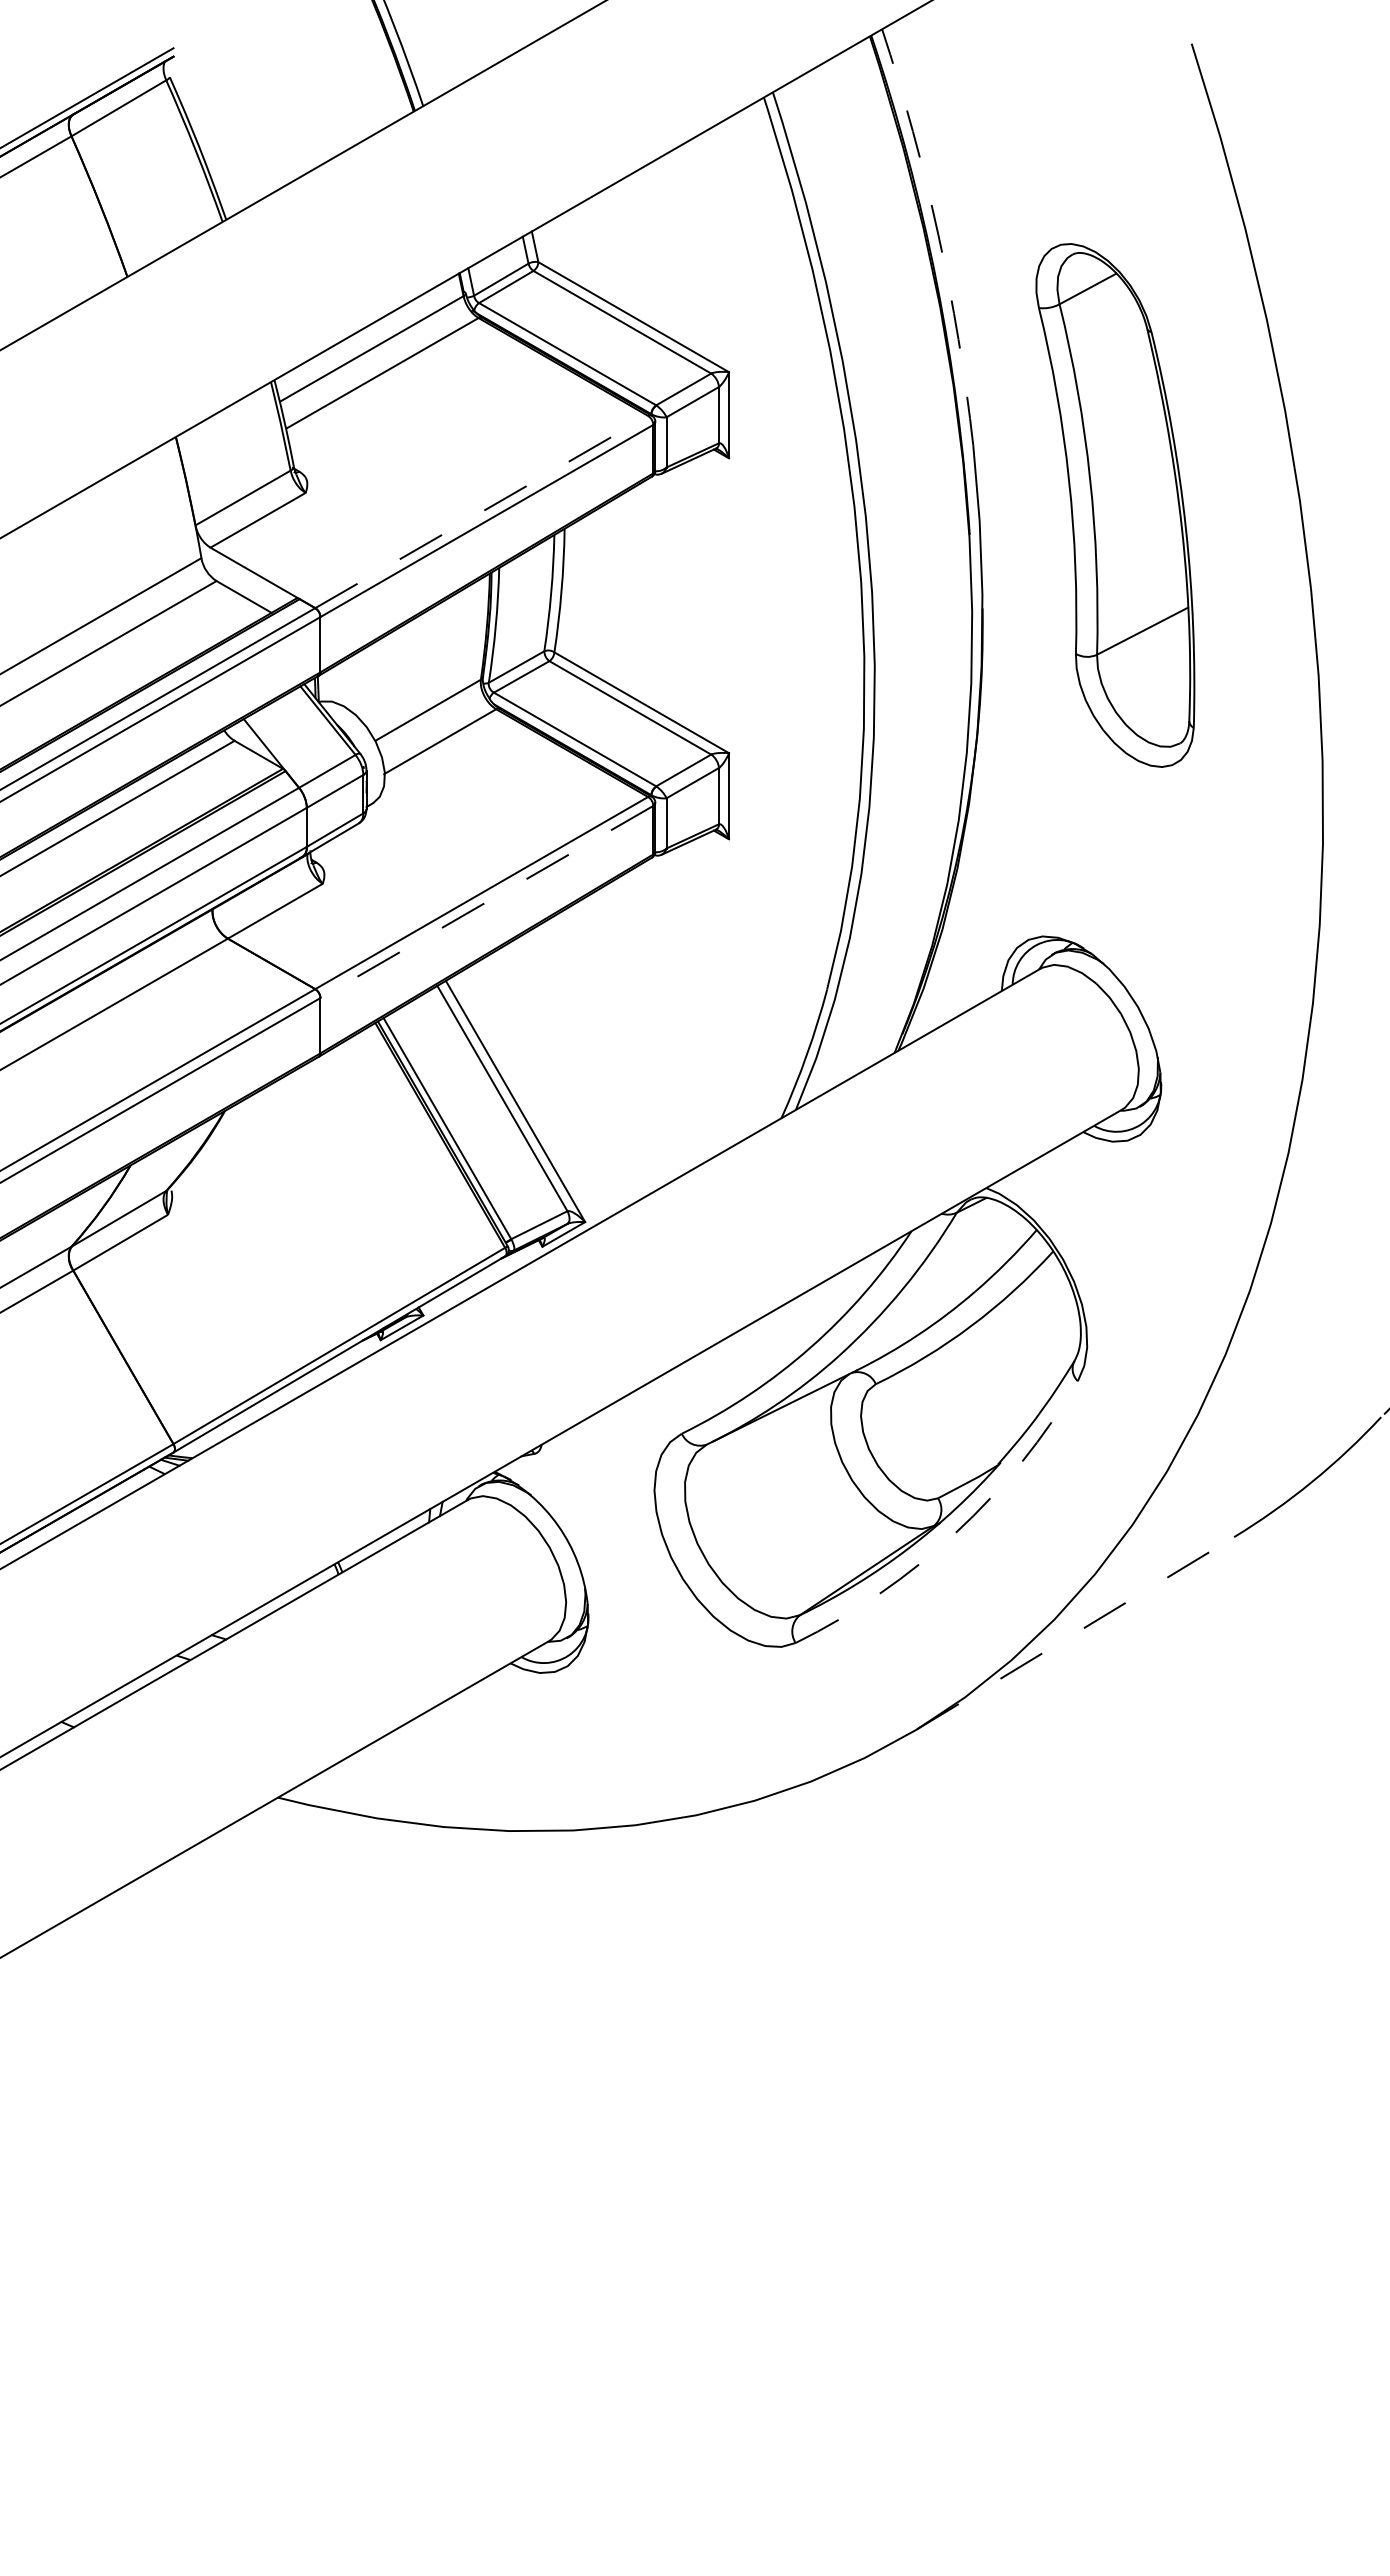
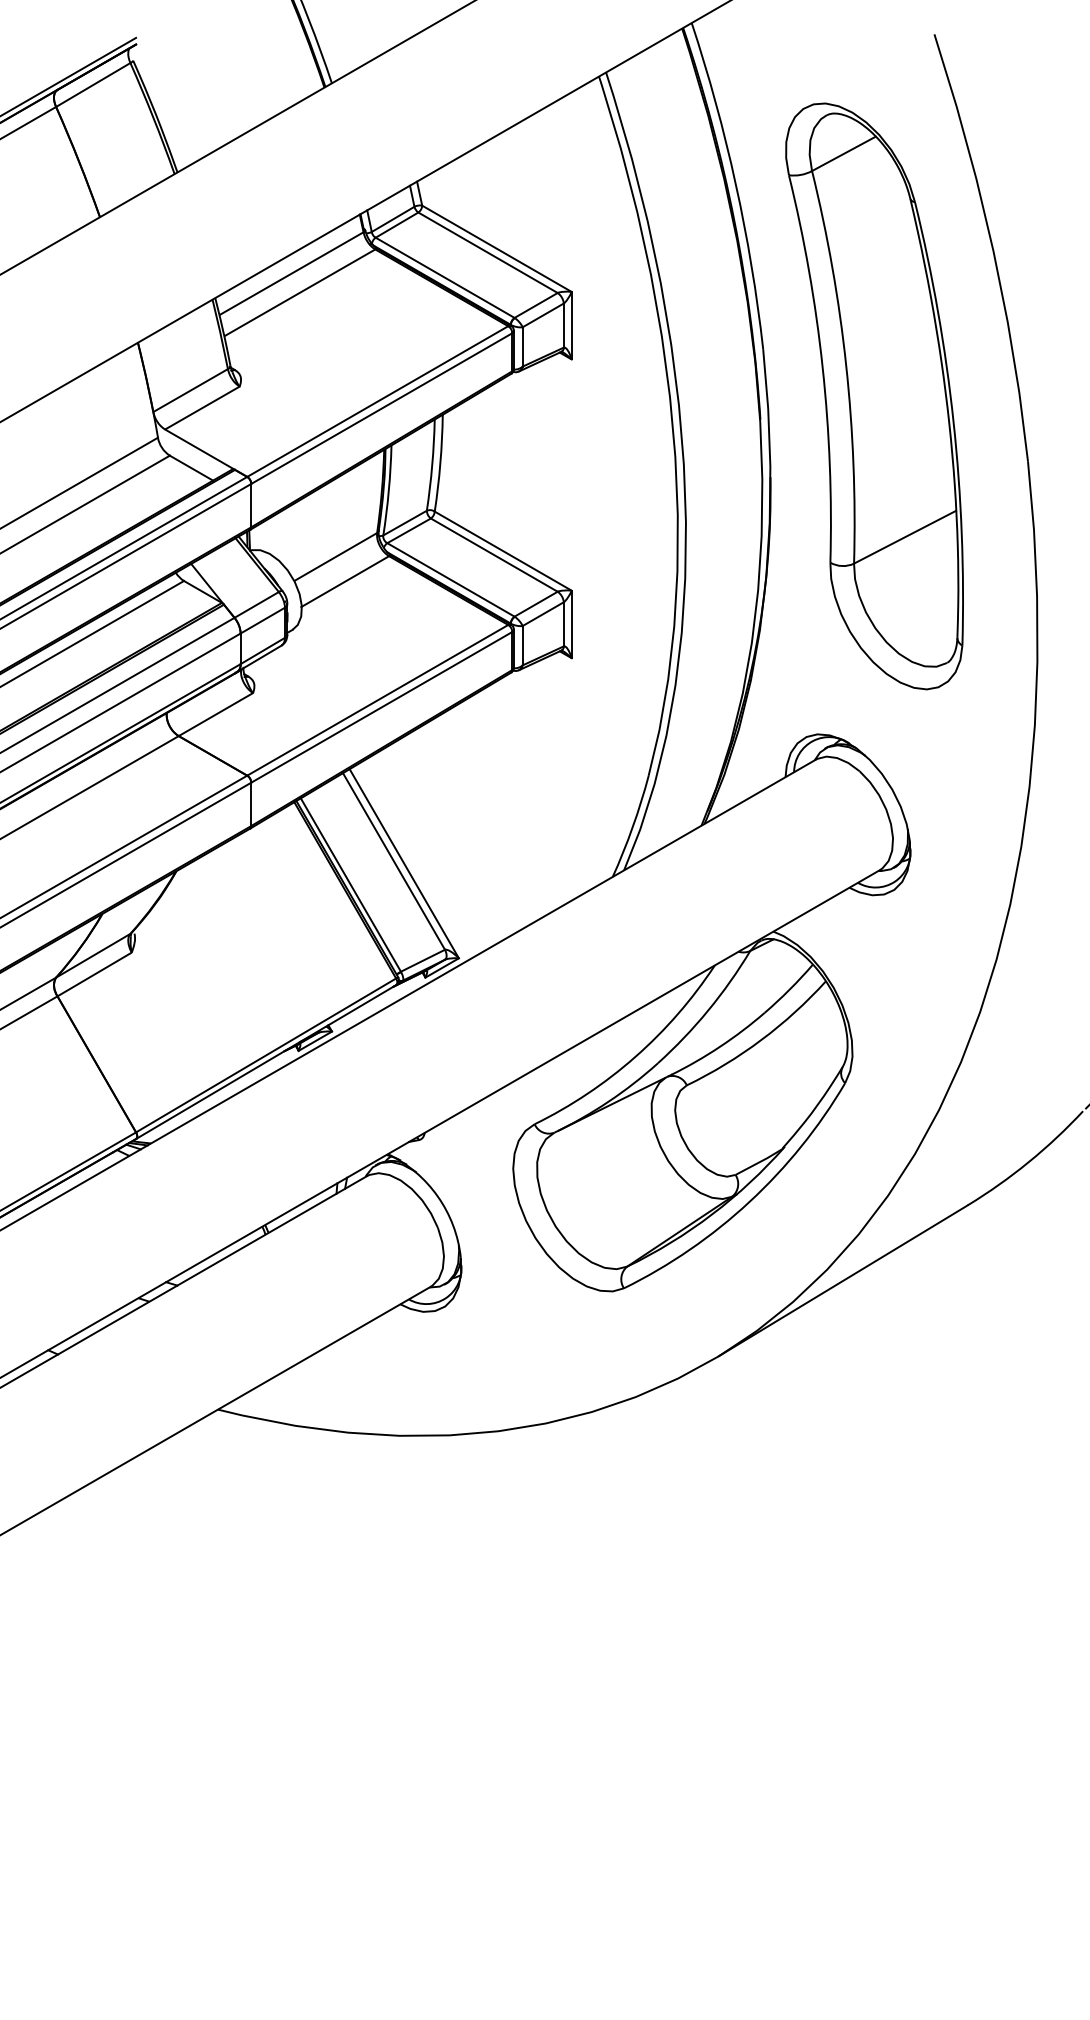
arc: (938, 234) -> (735, 183), dashed -> solid
part: (1115, 505) -> (874, 396), size x1.43
line: (482, 511) -> (378, 401), dashed -> solid
line: (486, 902) -> (381, 707), dashed -> solid
arc: (955, 1532) -> (749, 1201), dashed -> solid
line: (1075, 1633) -> (843, 1280), dashed -> solid

